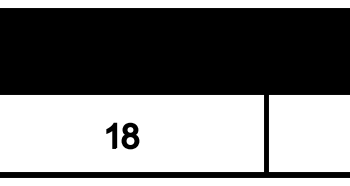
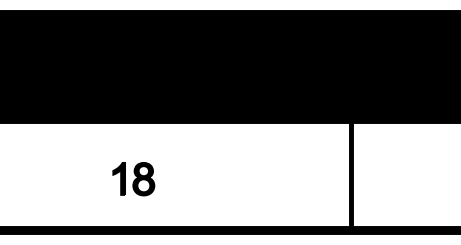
part: (122, 136) -> (133, 179), moved

